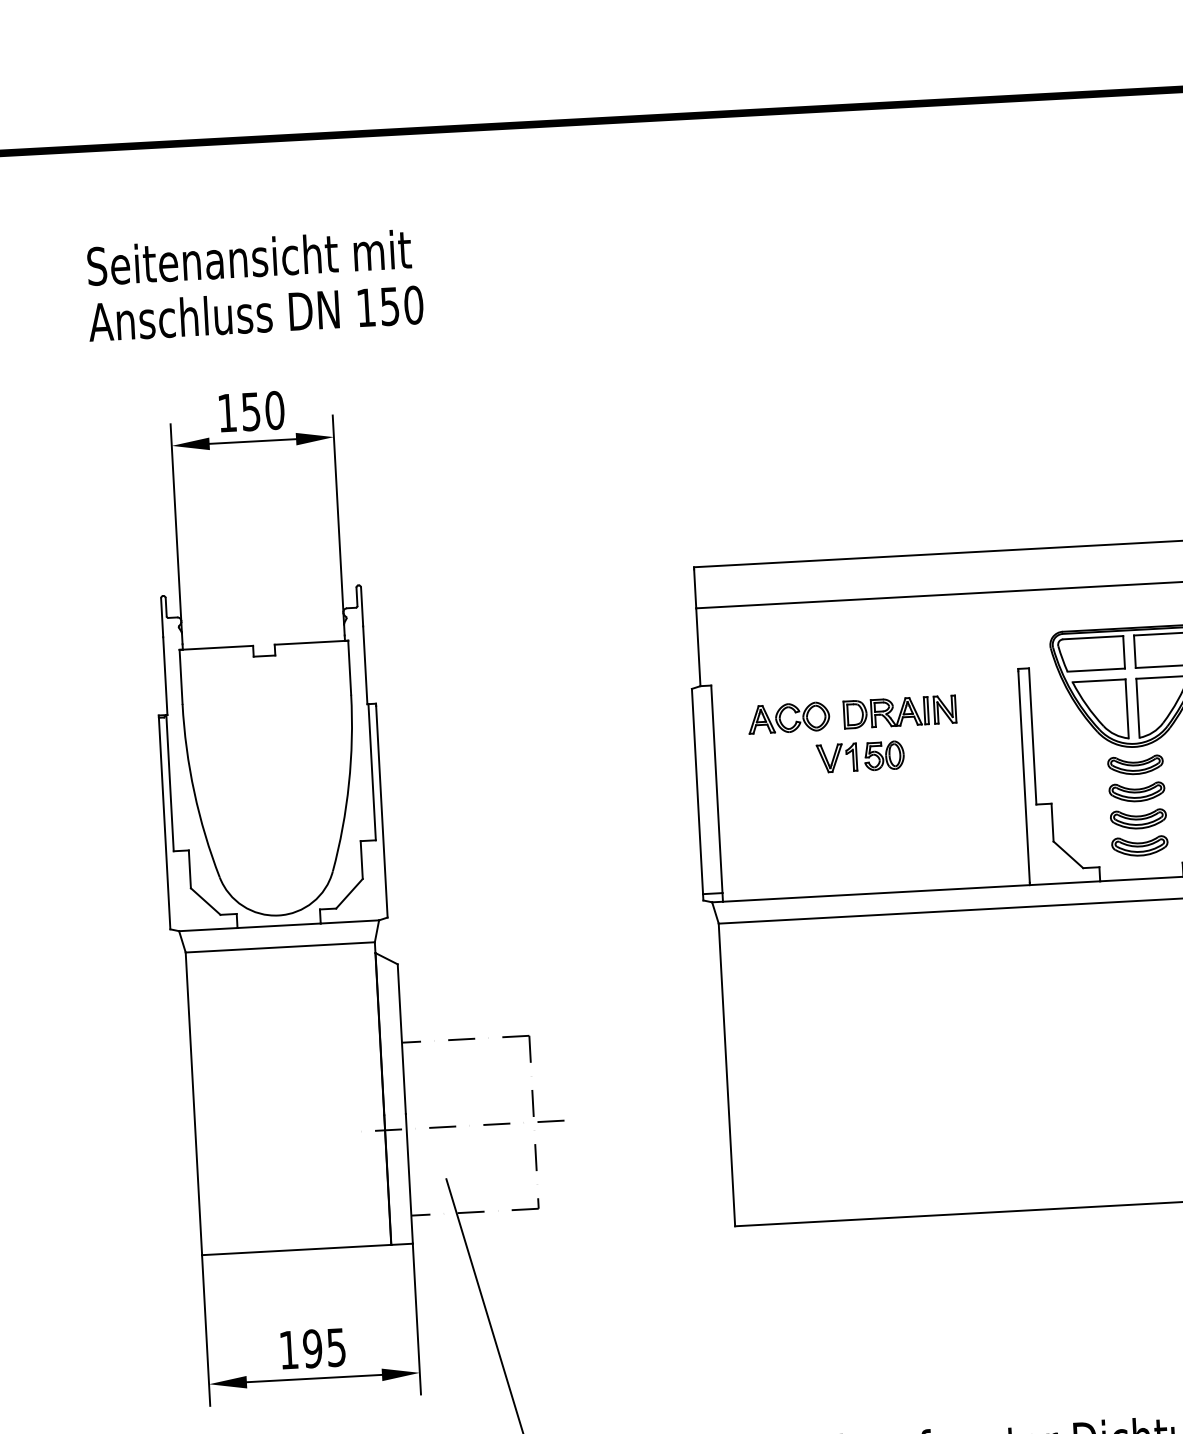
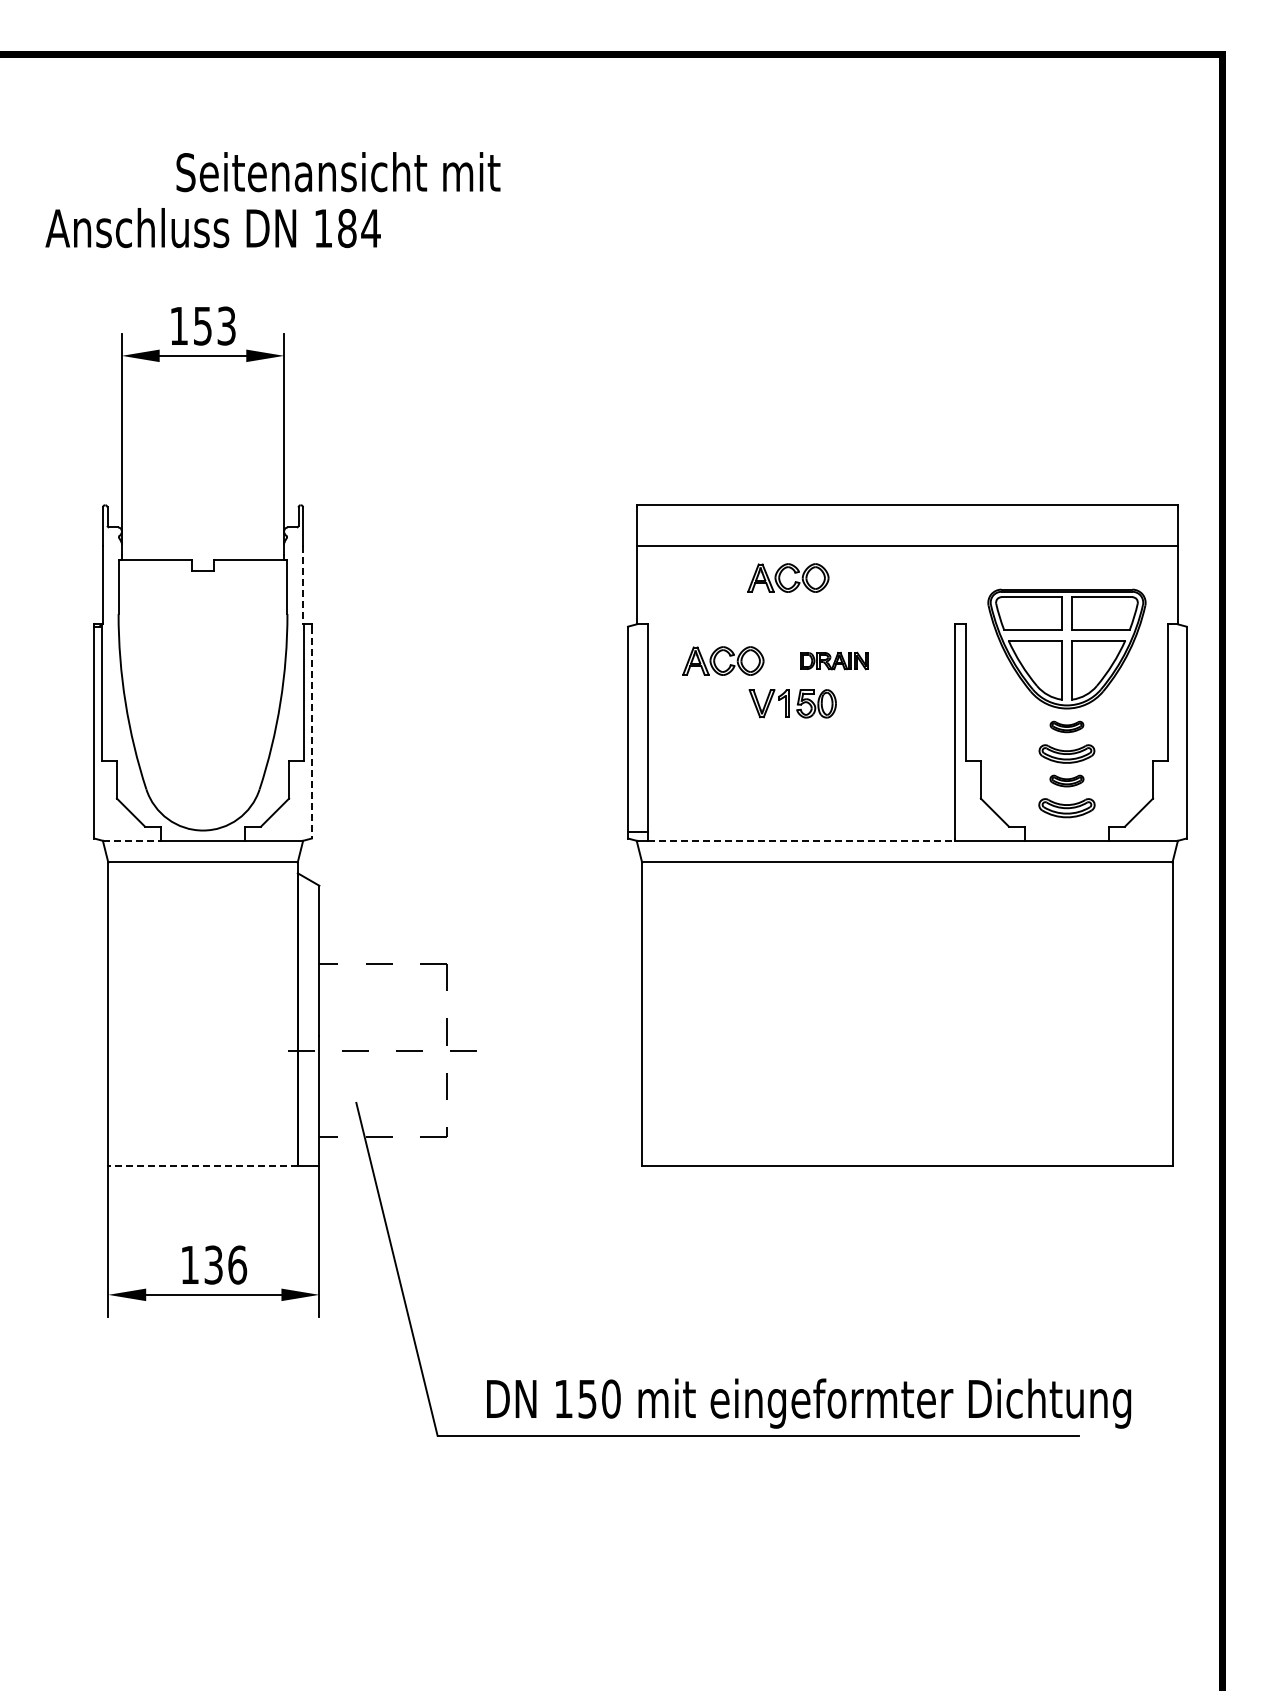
text: (249, 258) -> (338, 172), moved
text: (402, 305) -> (359, 228), 150 -> 184
text: (274, 409) -> (226, 325), 150 -> 153
part: (855, 626) -> (794, 573), added
line: (365, 665) -> (303, 585), solid -> dashed
part: (899, 711) -> (834, 660), size x0.6
part: (1135, 764) -> (1066, 726), size x0.6
line: (381, 811) -> (311, 732), solid -> dashed
part: (1138, 818) -> (1066, 780), size x0.6
line: (876, 893) -> (801, 840), solid -> dashed
line: (208, 929) -> (132, 840), solid -> dashed
line: (297, 1249) -> (203, 1165), solid -> dashed
text: (324, 1347) -> (225, 1264), 195 -> 136

